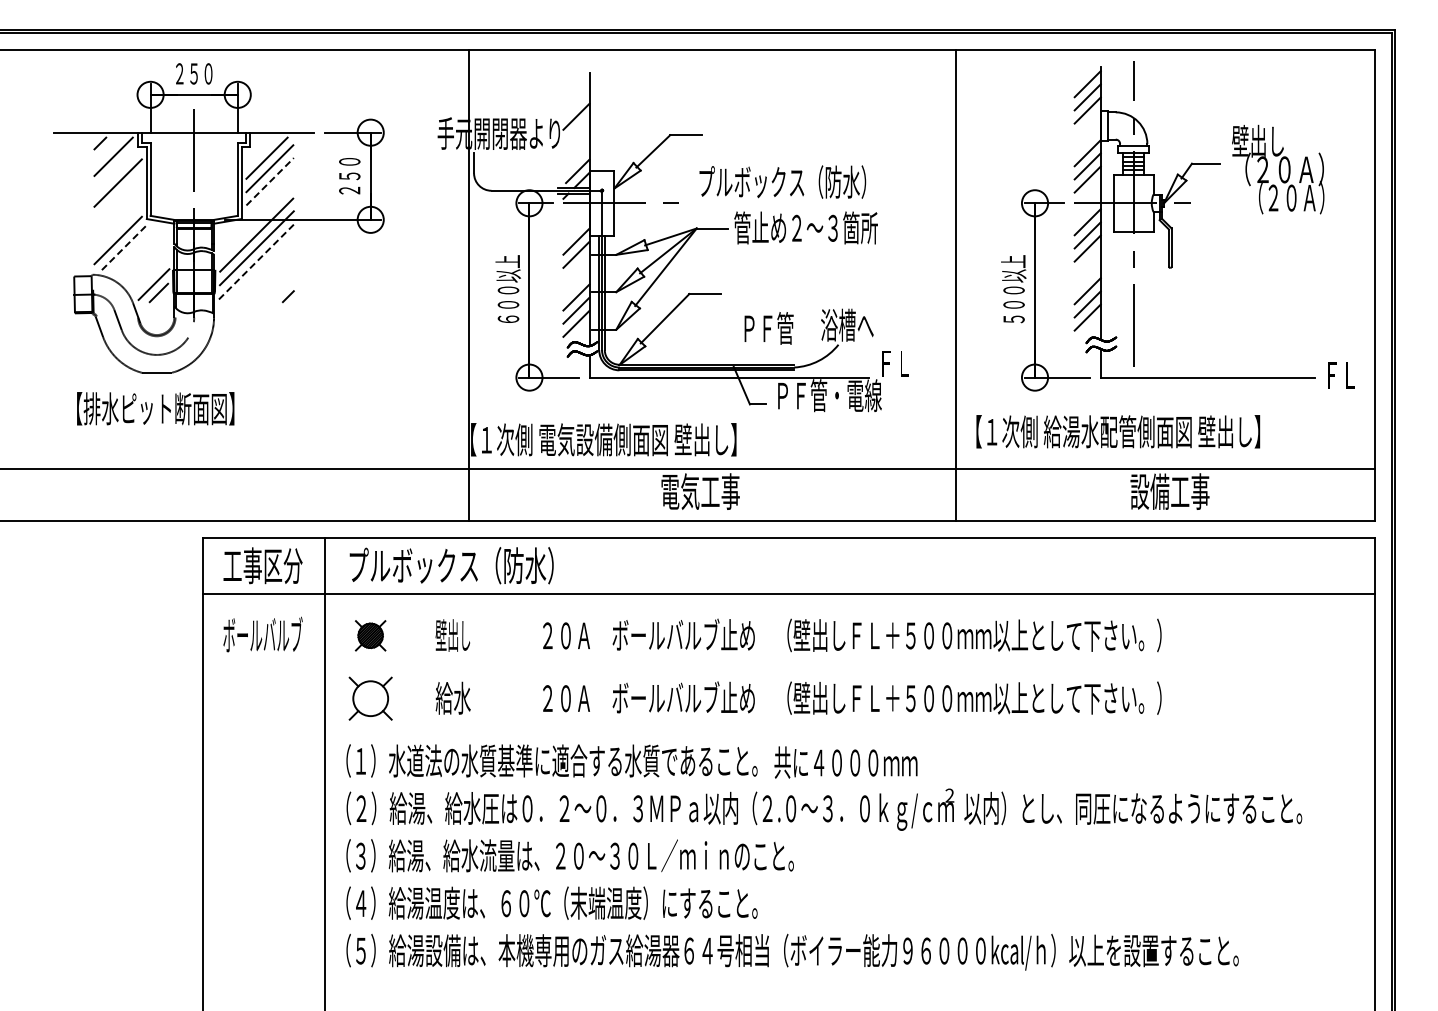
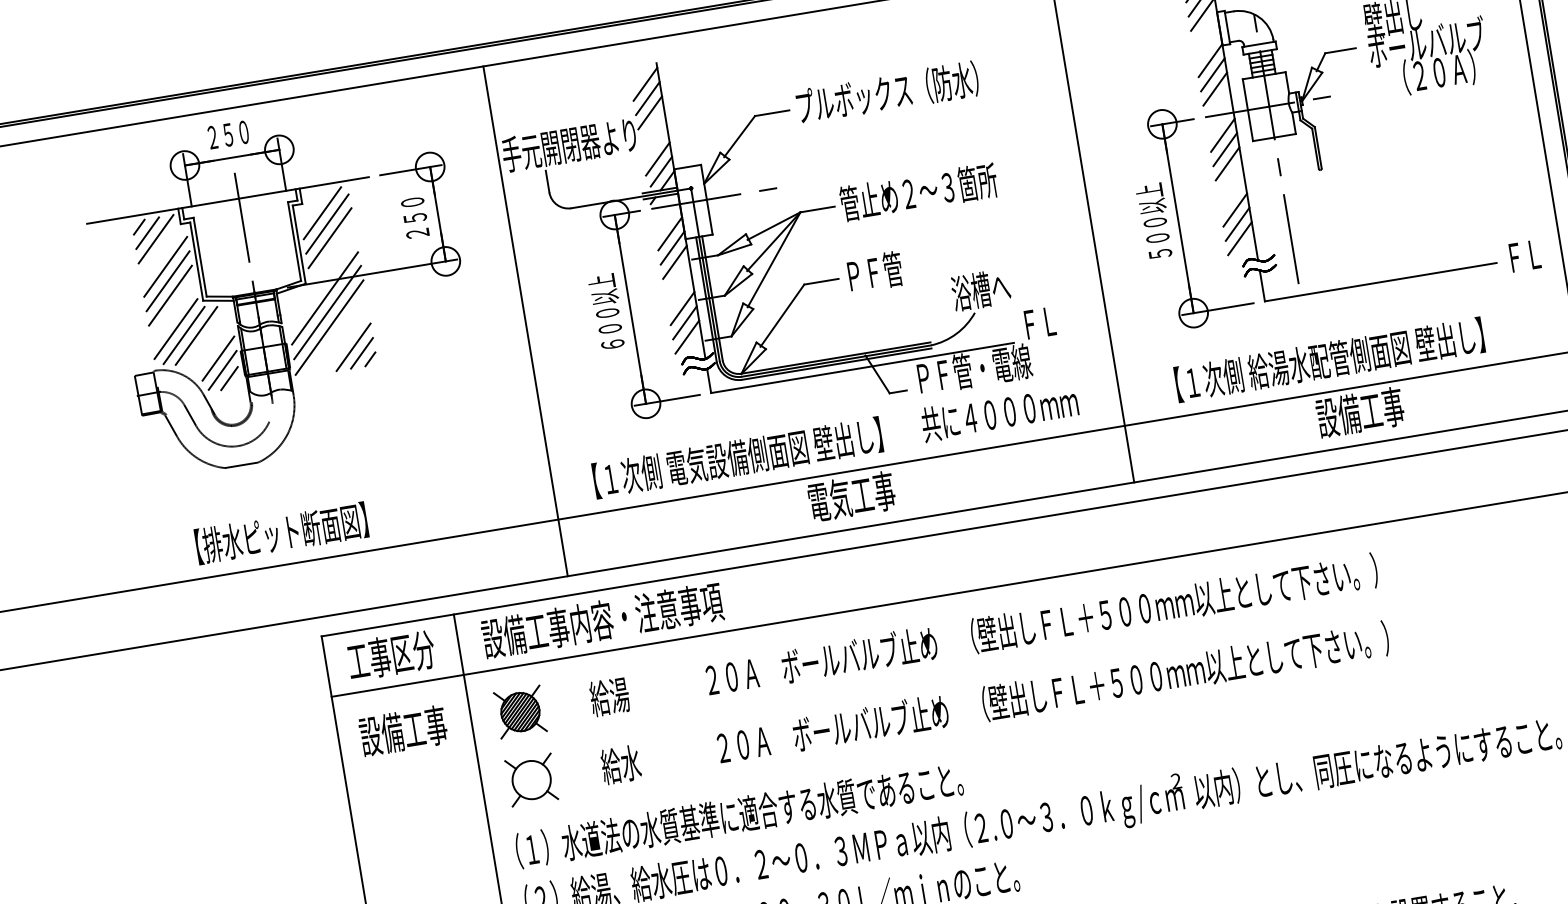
line: (576, 90) -> (645, 84), added
line: (576, 103) -> (647, 98), added
line: (106, 149) -> (147, 232), added
line: (576, 159) -> (657, 159), added
text: (1284, 169) -> (1426, 43), （２０Ａ） -> ボールバルブ
line: (270, 181) -> (330, 237), dashed -> solid
text: (782, 181) -> (887, 92), moved
line: (117, 196) -> (167, 281), added
line: (117, 209) -> (169, 295), added
line: (576, 228) -> (670, 233), added
line: (124, 247) -> (184, 335), dashed -> solid
line: (135, 249) -> (196, 335), added
line: (256, 262) -> (329, 328), dashed -> solid
line: (151, 272) -> (217, 357), added
line: (274, 283) -> (353, 347), added
line: (469, 285) -> (525, 321), moved
line: (281, 289) -> (361, 352), added
text: (768, 328) -> (874, 272), moved
text: (155, 408) -> (281, 533), moved
text: (1118, 431) -> (1329, 359), moved
text: (457, 565) -> (601, 620), プルボックス（防水） -> 設備工事内容・注意事項
text: (262, 634) -> (402, 729), ボールバルブ -> 設備工事
part: (370, 635) -> (520, 711), size x1.43
text: (452, 635) -> (608, 696), 壁出し -> 給湯
text: (845, 762) -> (999, 413), moved

